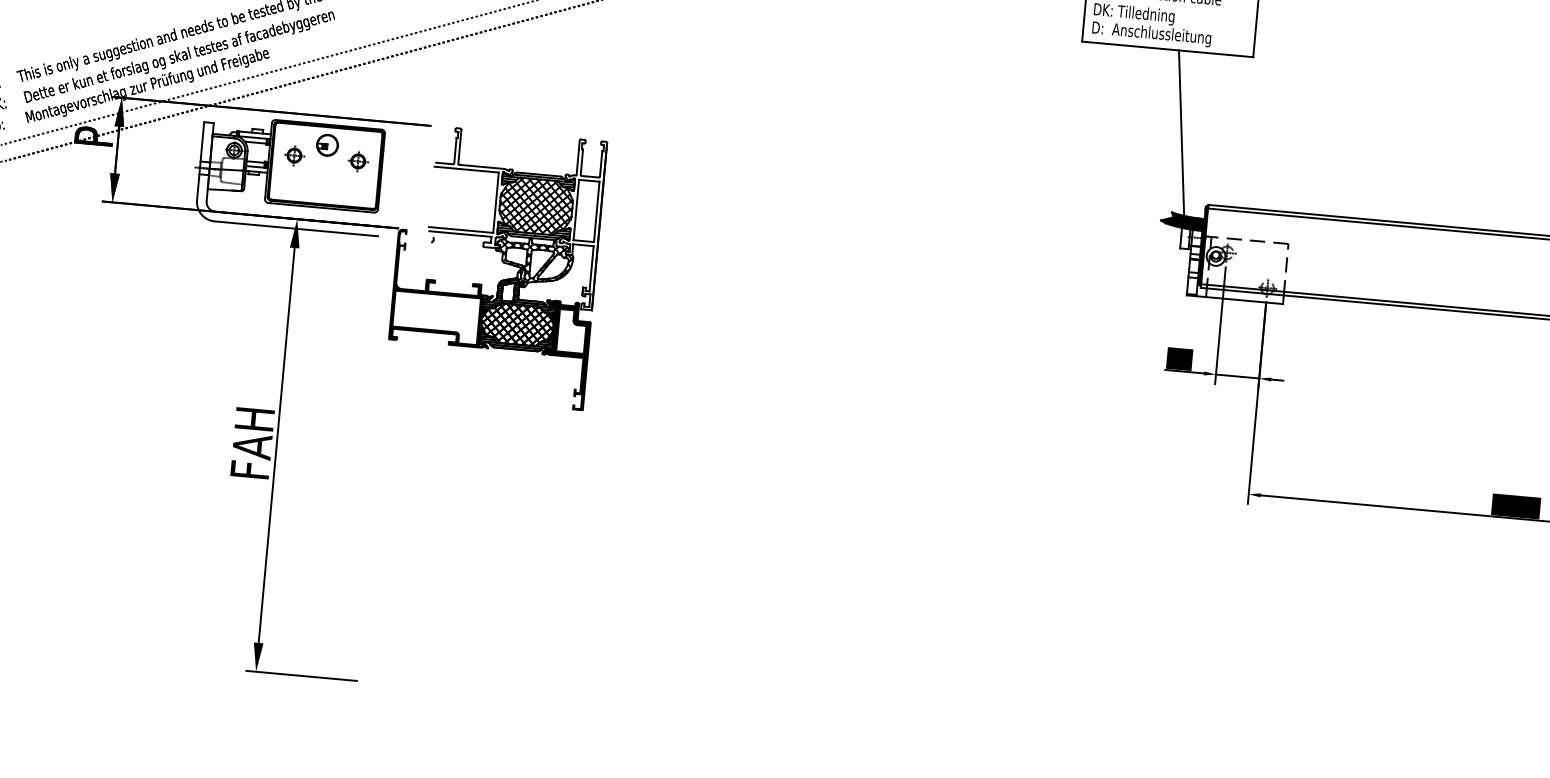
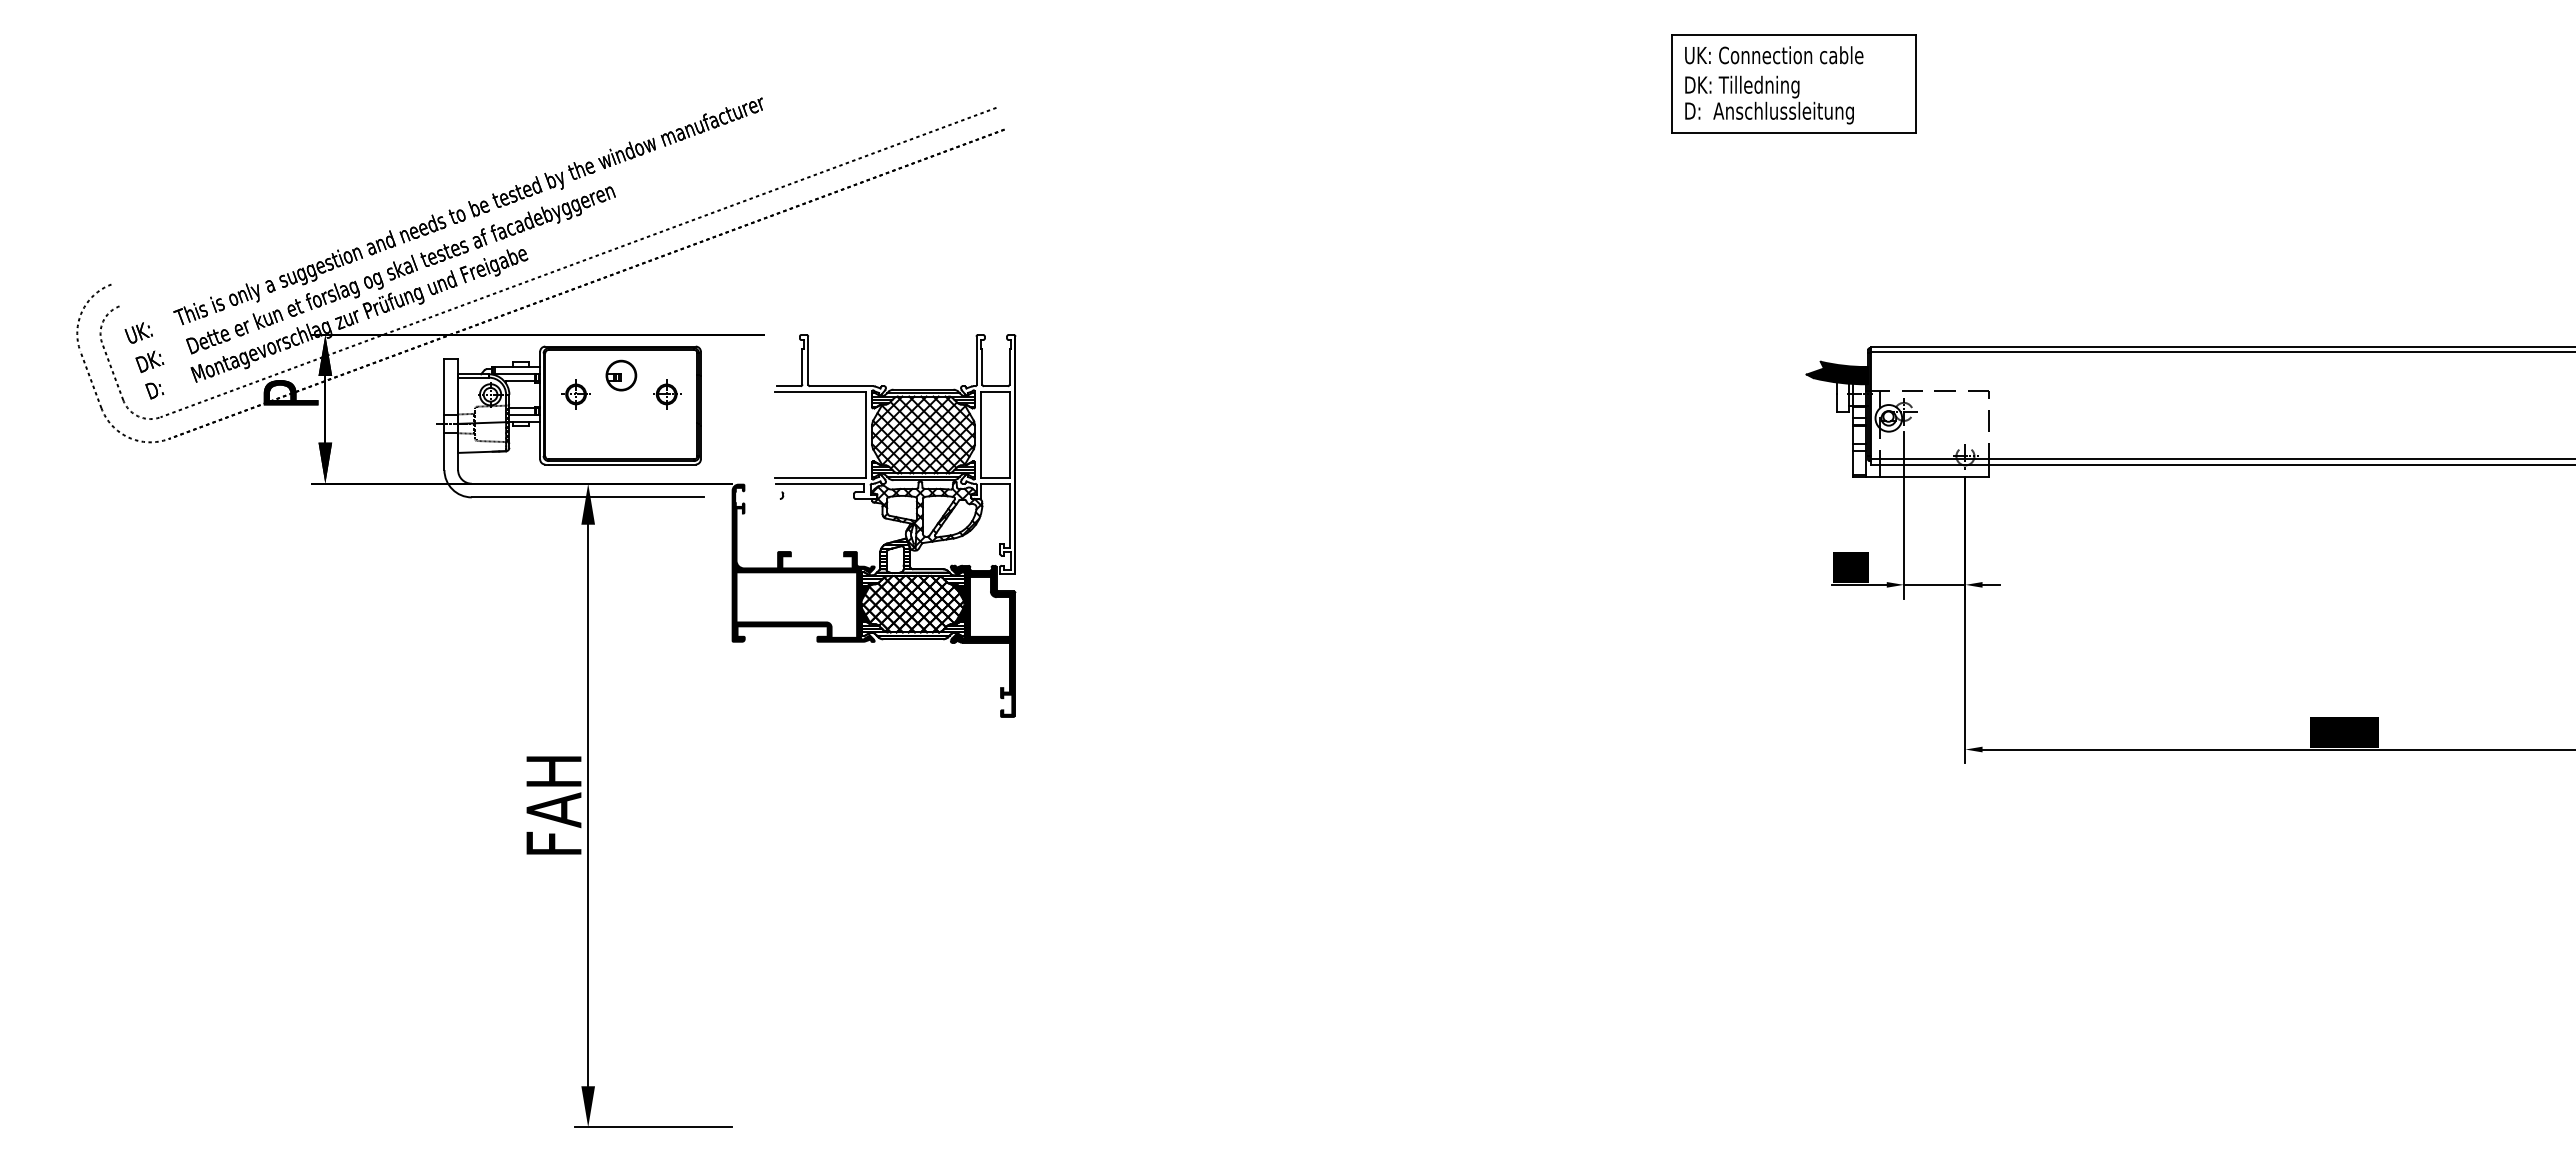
line: (1181, 134) -> (1824, 250), removed

